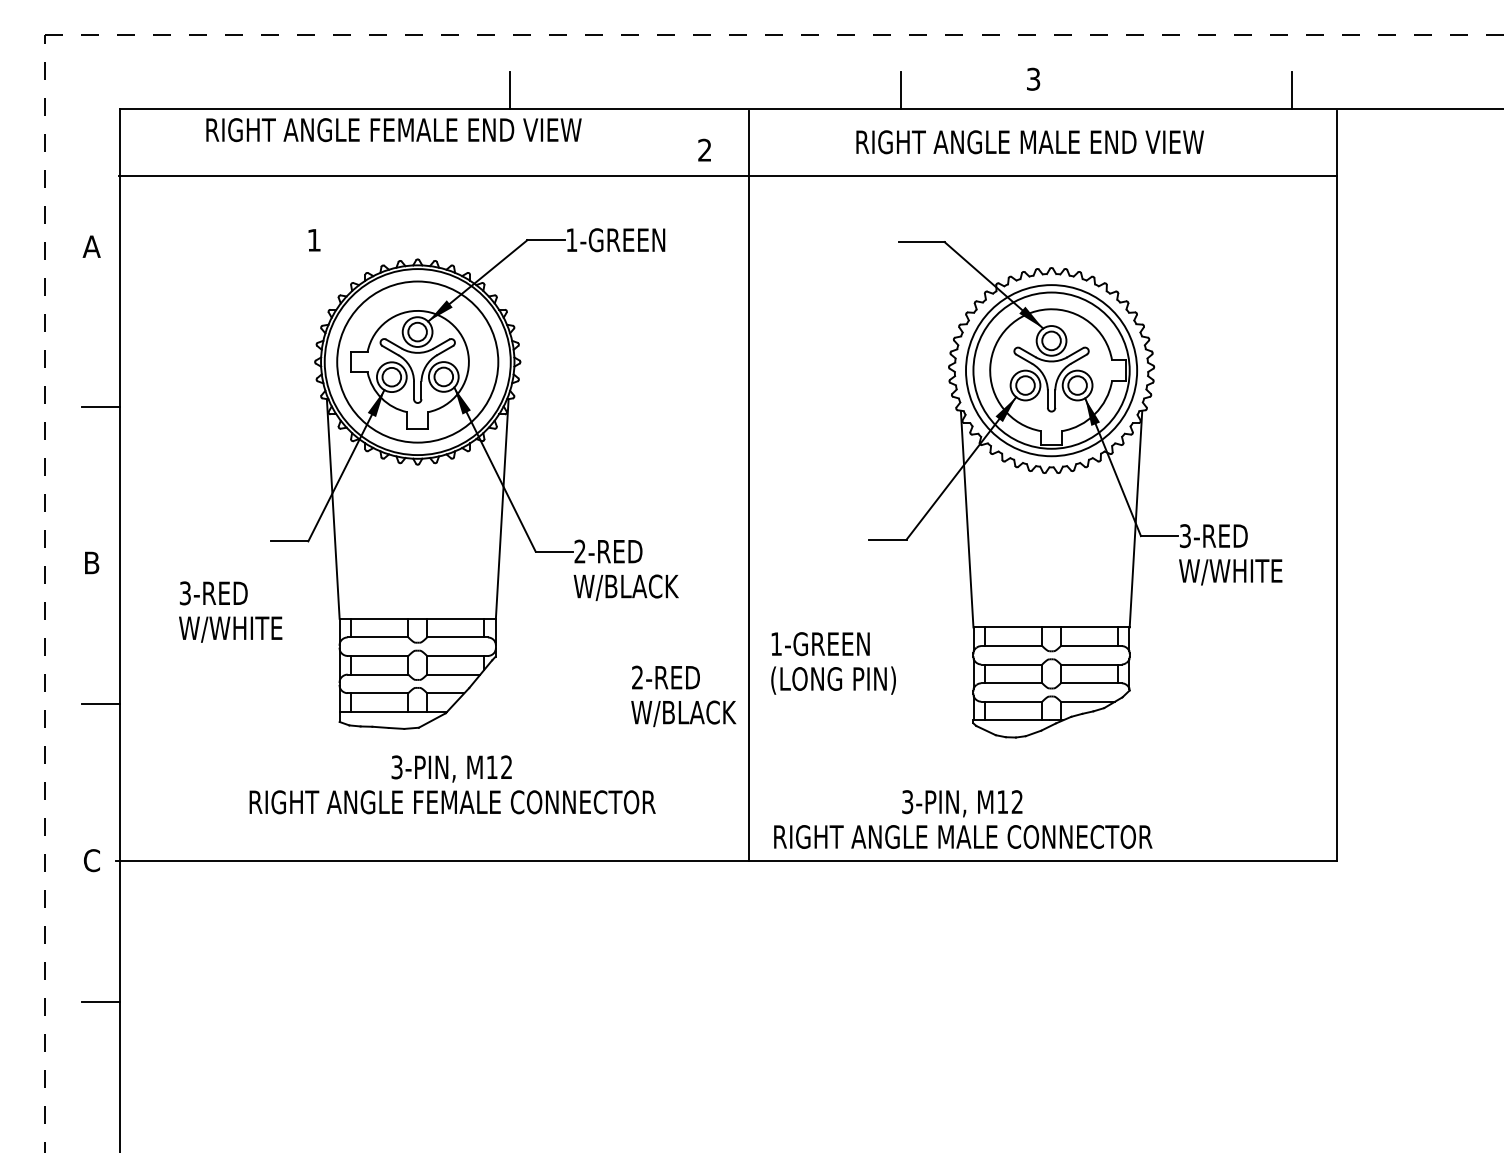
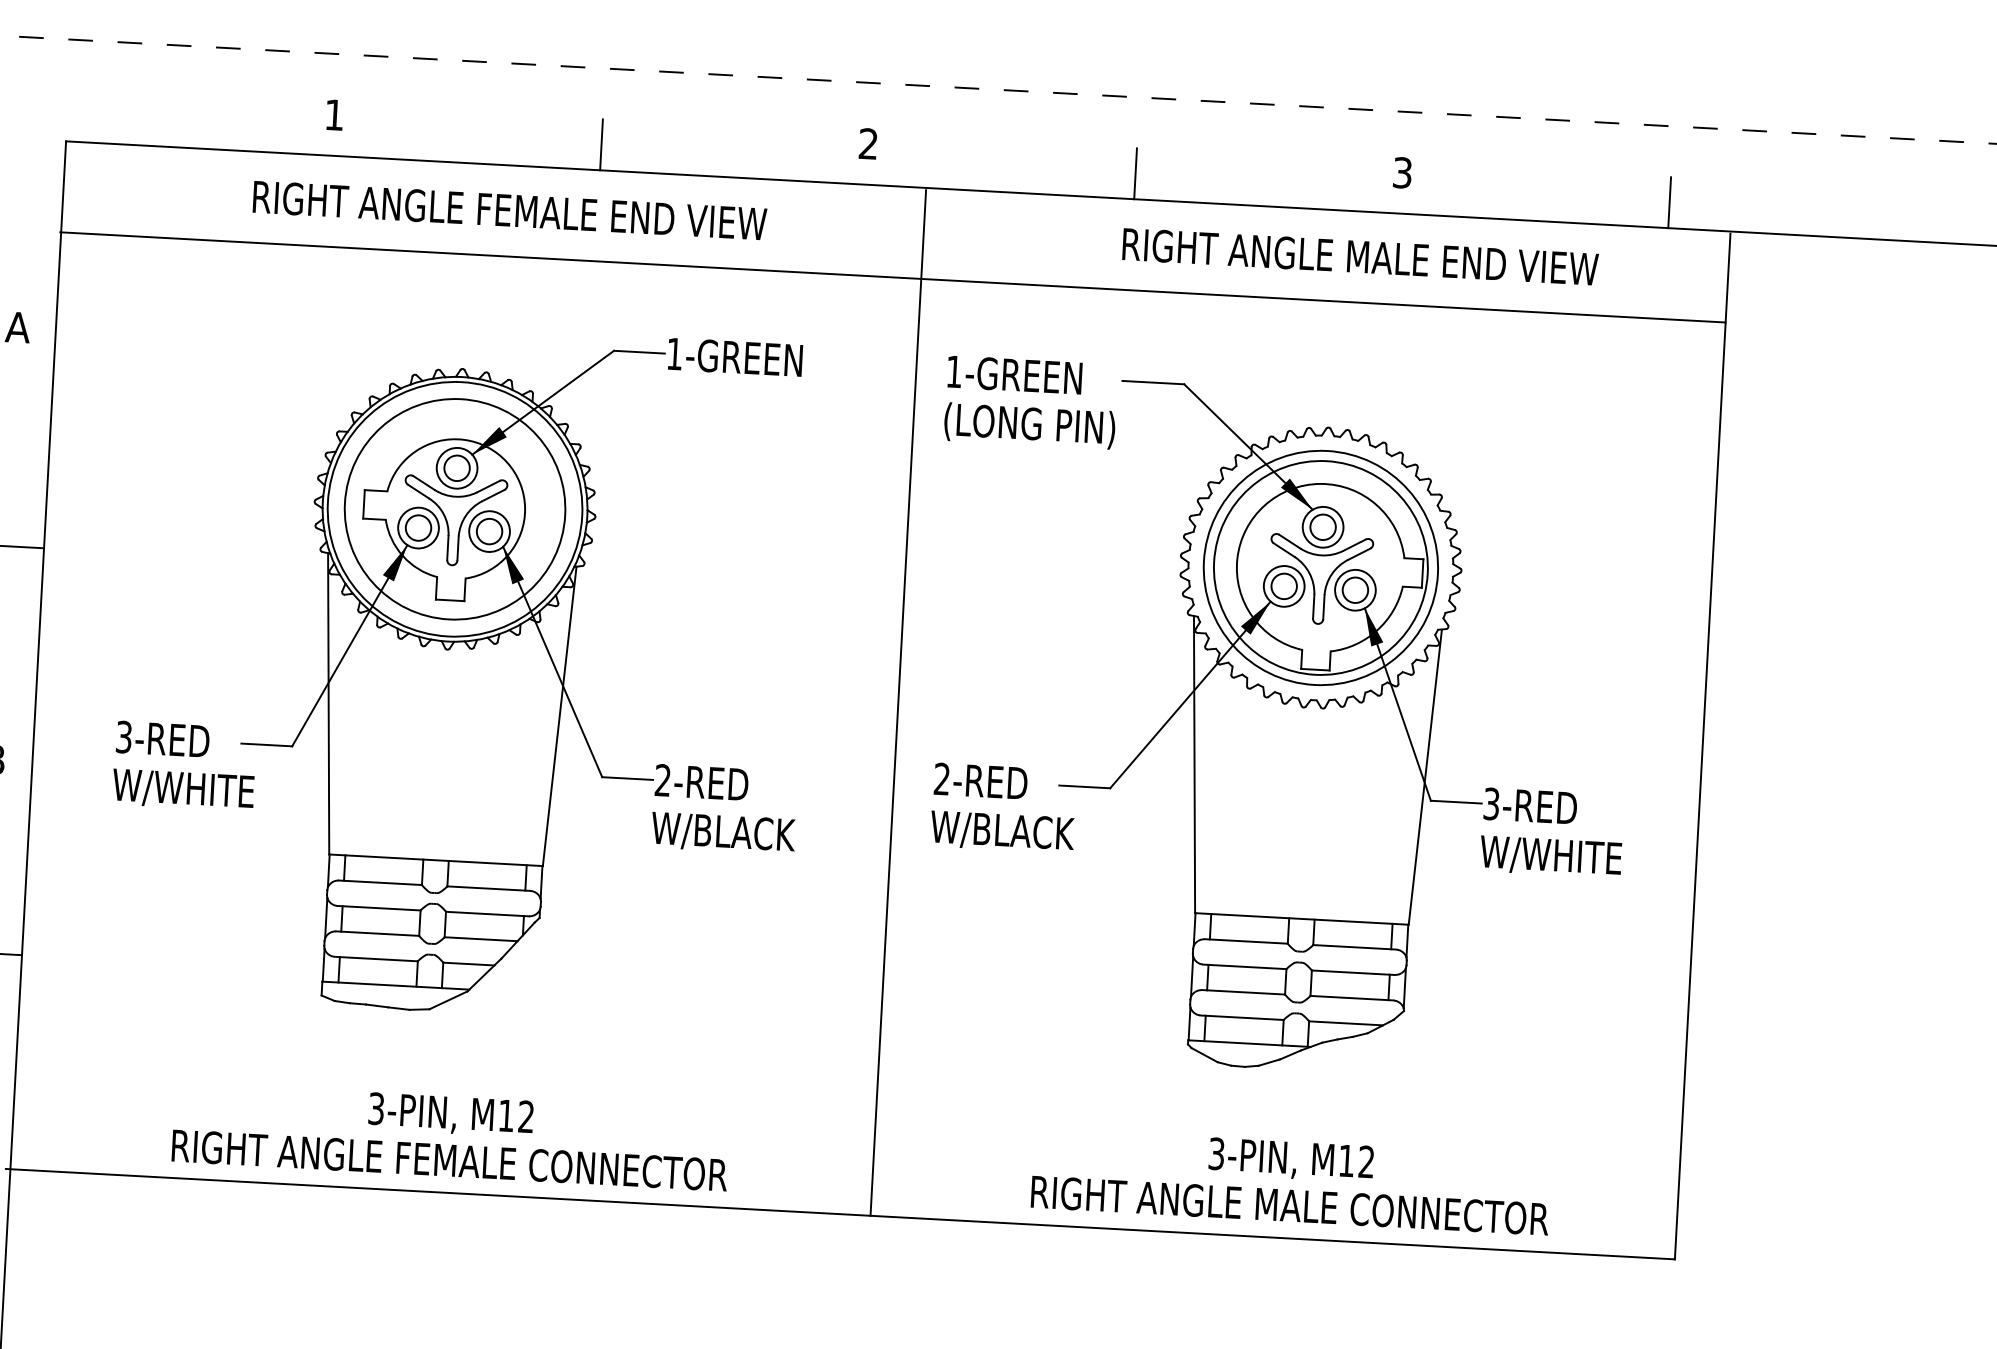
text: (1033, 78) -> (1402, 171), moved
text: (393, 130) -> (509, 211), moved
text: (1029, 142) -> (1359, 257), moved
text: (704, 149) -> (868, 142), moved
text: (314, 240) -> (334, 115), moved
text: (230, 611) -> (184, 765), moved
text: (833, 663) -> (1030, 402), moved
text: (683, 696) -> (1003, 808), moved
text: (452, 784) -> (450, 1136), moved
text: (963, 819) -> (1291, 1181), moved

